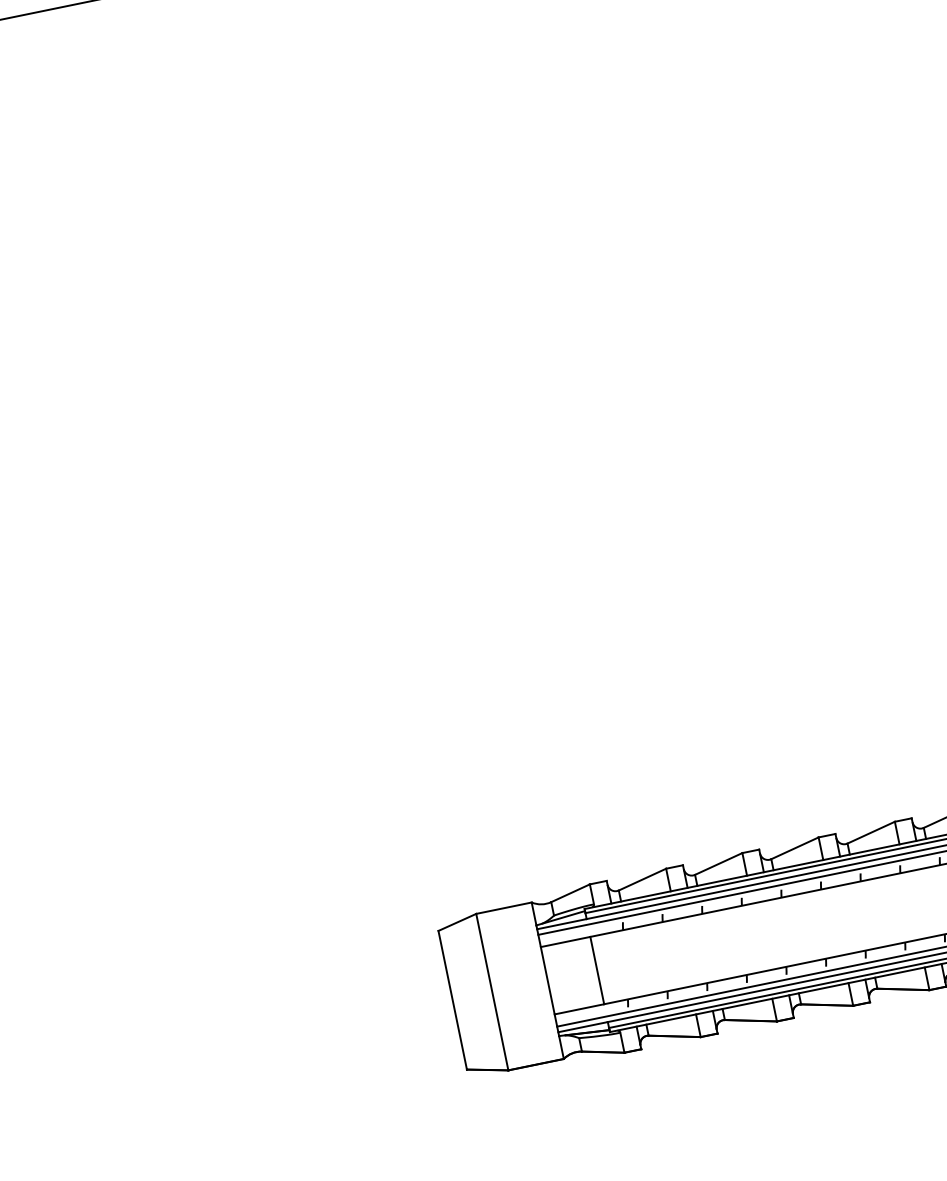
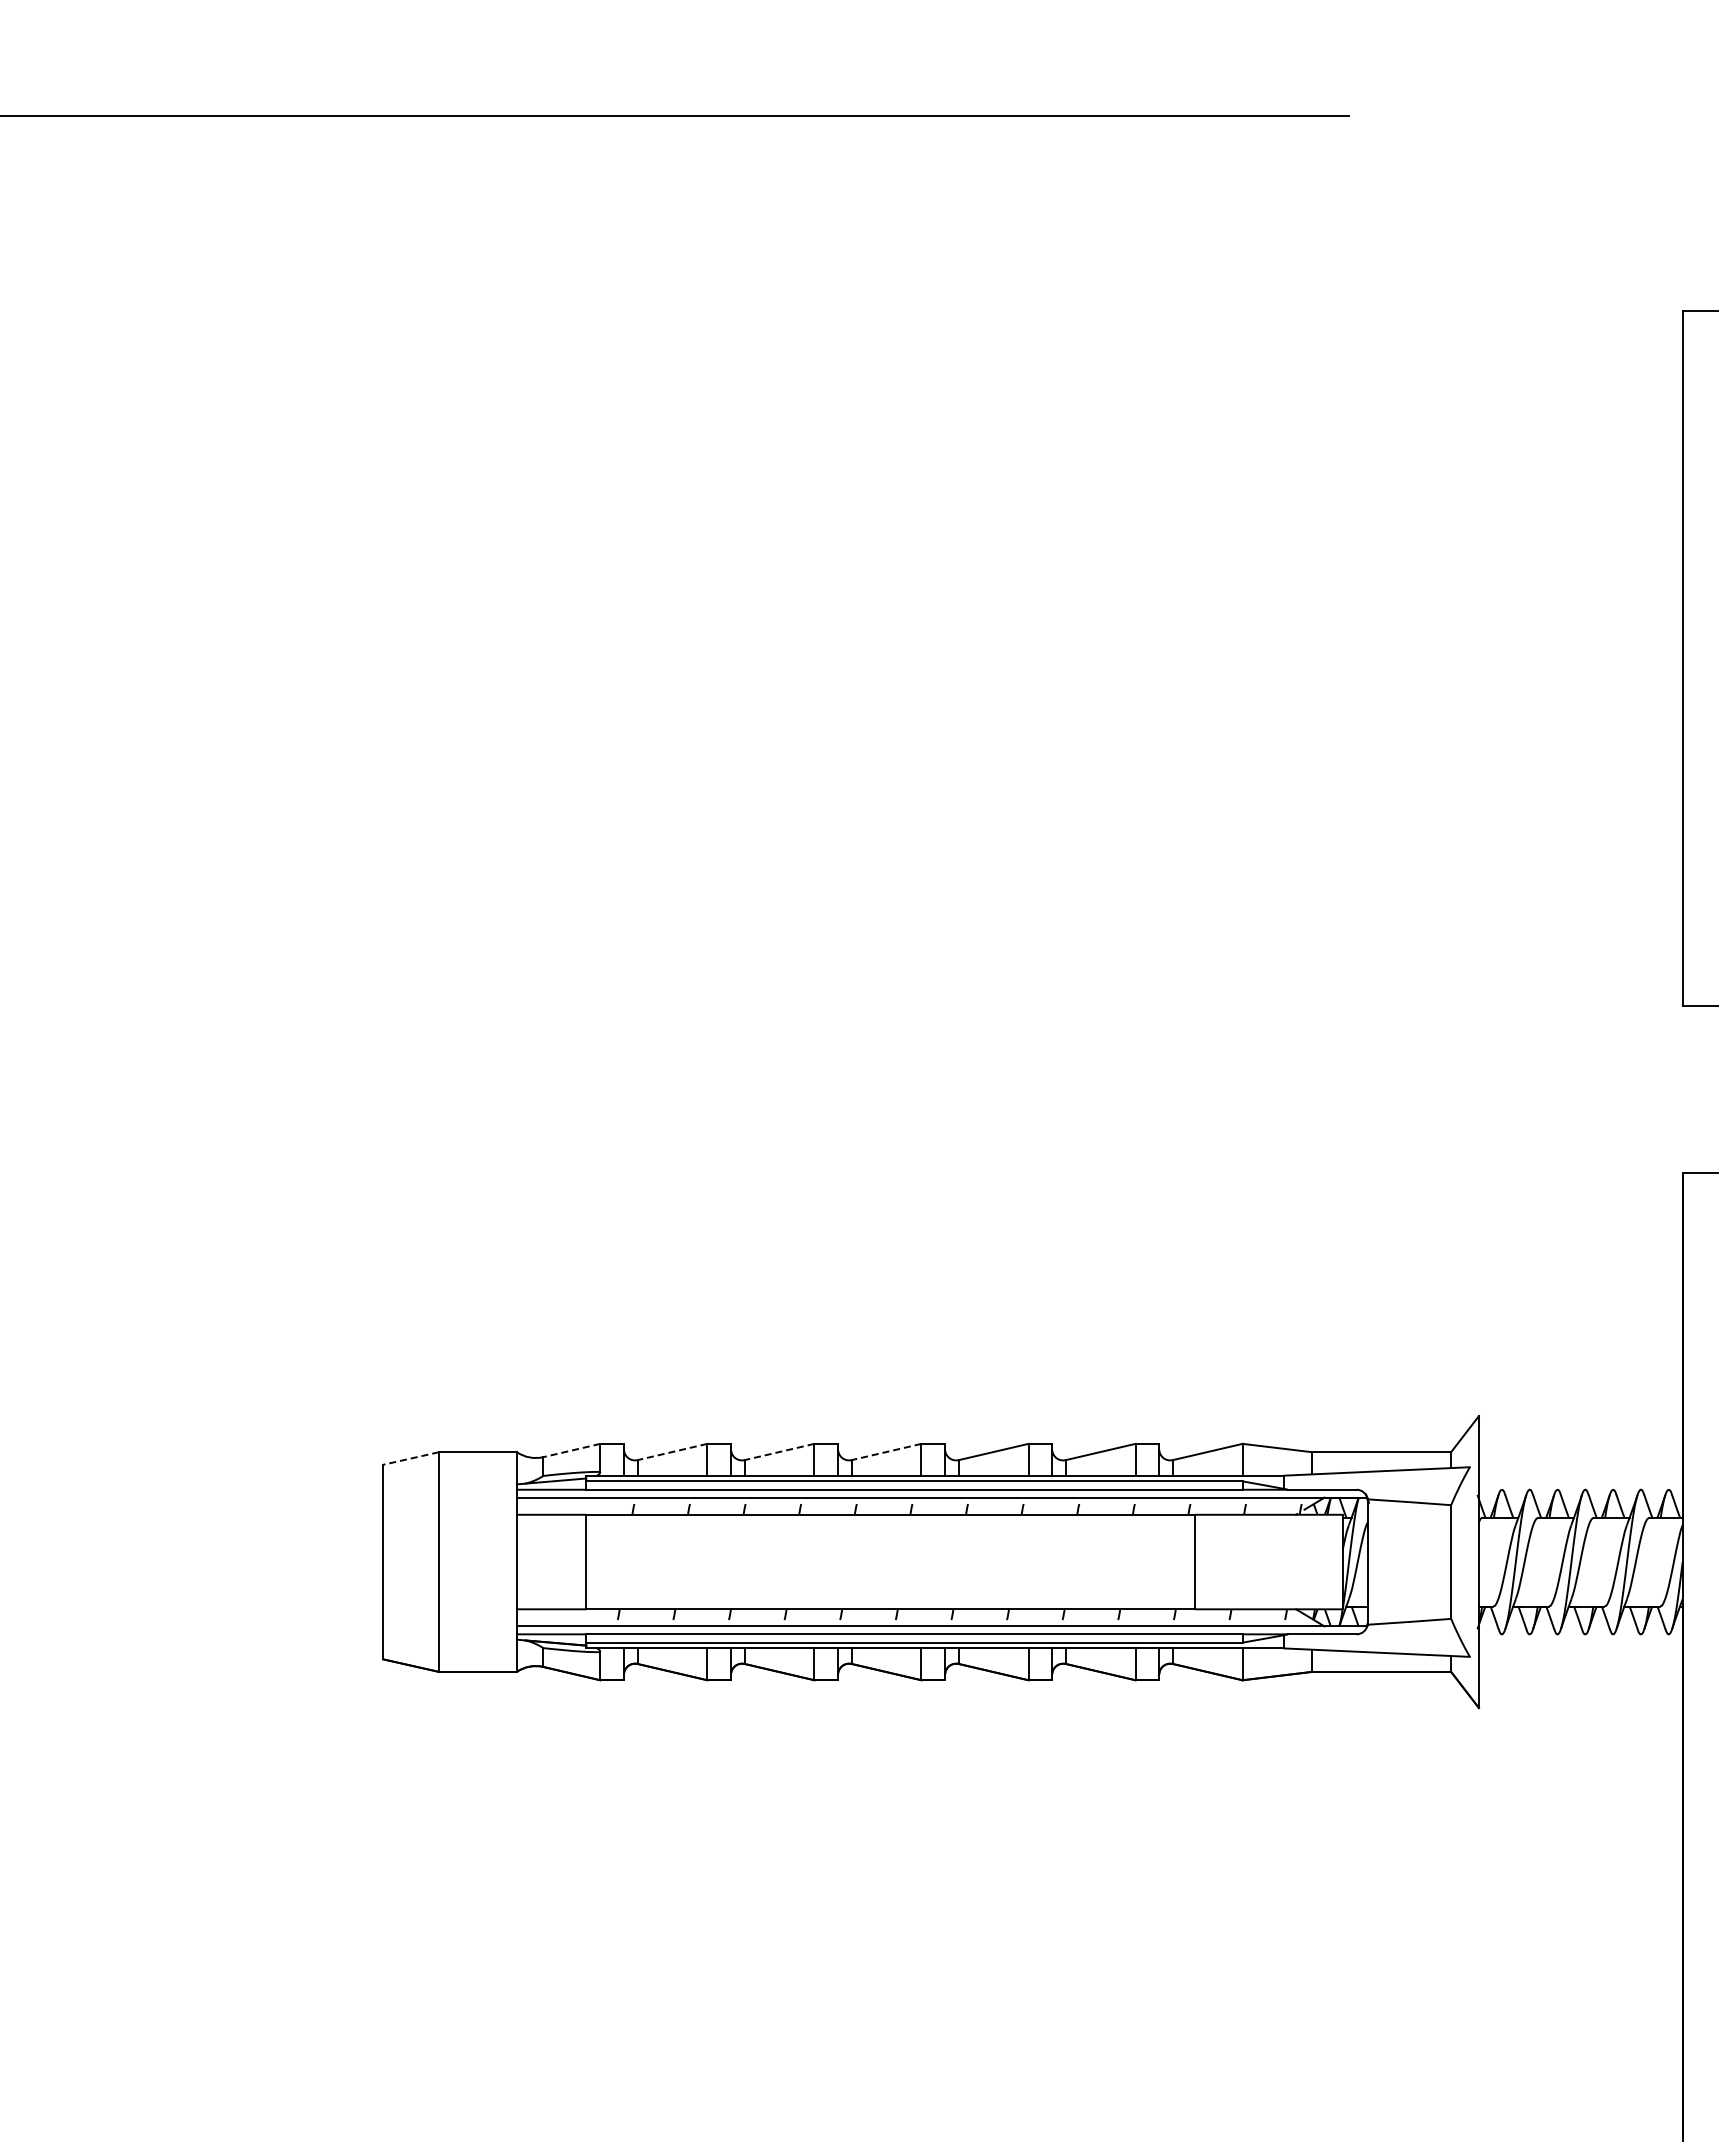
line: (794, 848) -> (886, 1452), solid -> dashed
line: (718, 864) -> (779, 1452), solid -> dashed
line: (642, 879) -> (672, 1452), solid -> dashed
line: (570, 893) -> (571, 1450), solid -> dashed
line: (456, 922) -> (410, 1458), solid -> dashed

